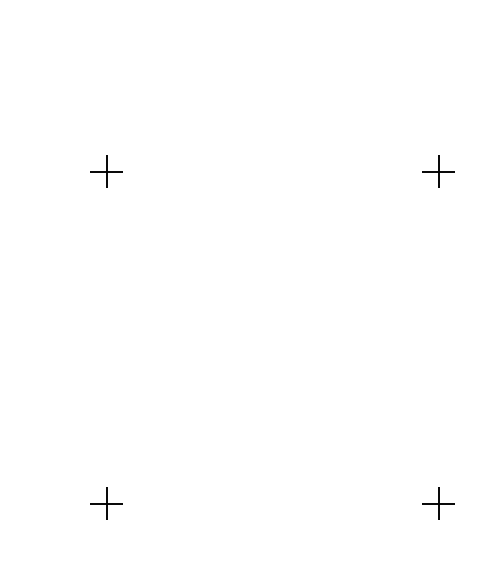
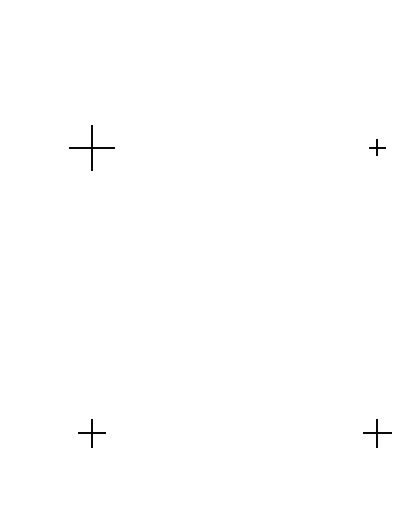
part: (106, 171) -> (91, 147), size x1.6
part: (438, 171) -> (377, 147), size x0.6

